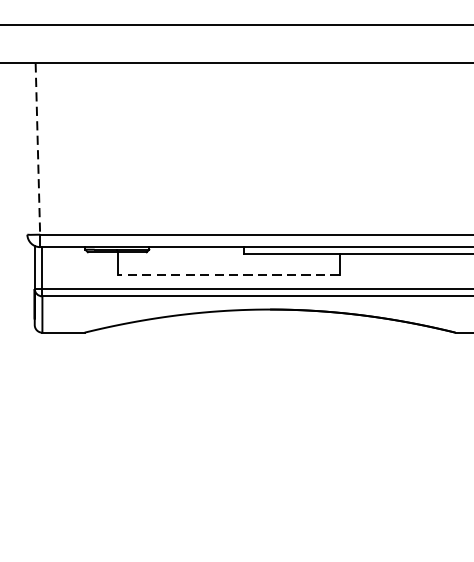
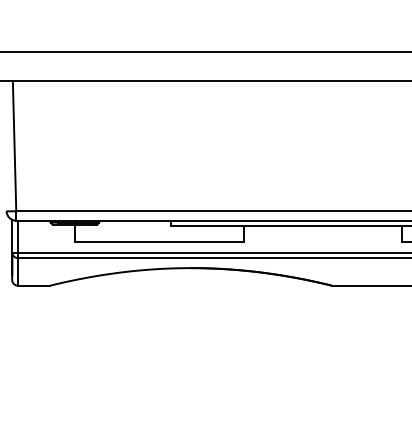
line: (37, 149) -> (14, 146), dashed -> solid
line: (227, 275) -> (158, 242), dashed -> solid

